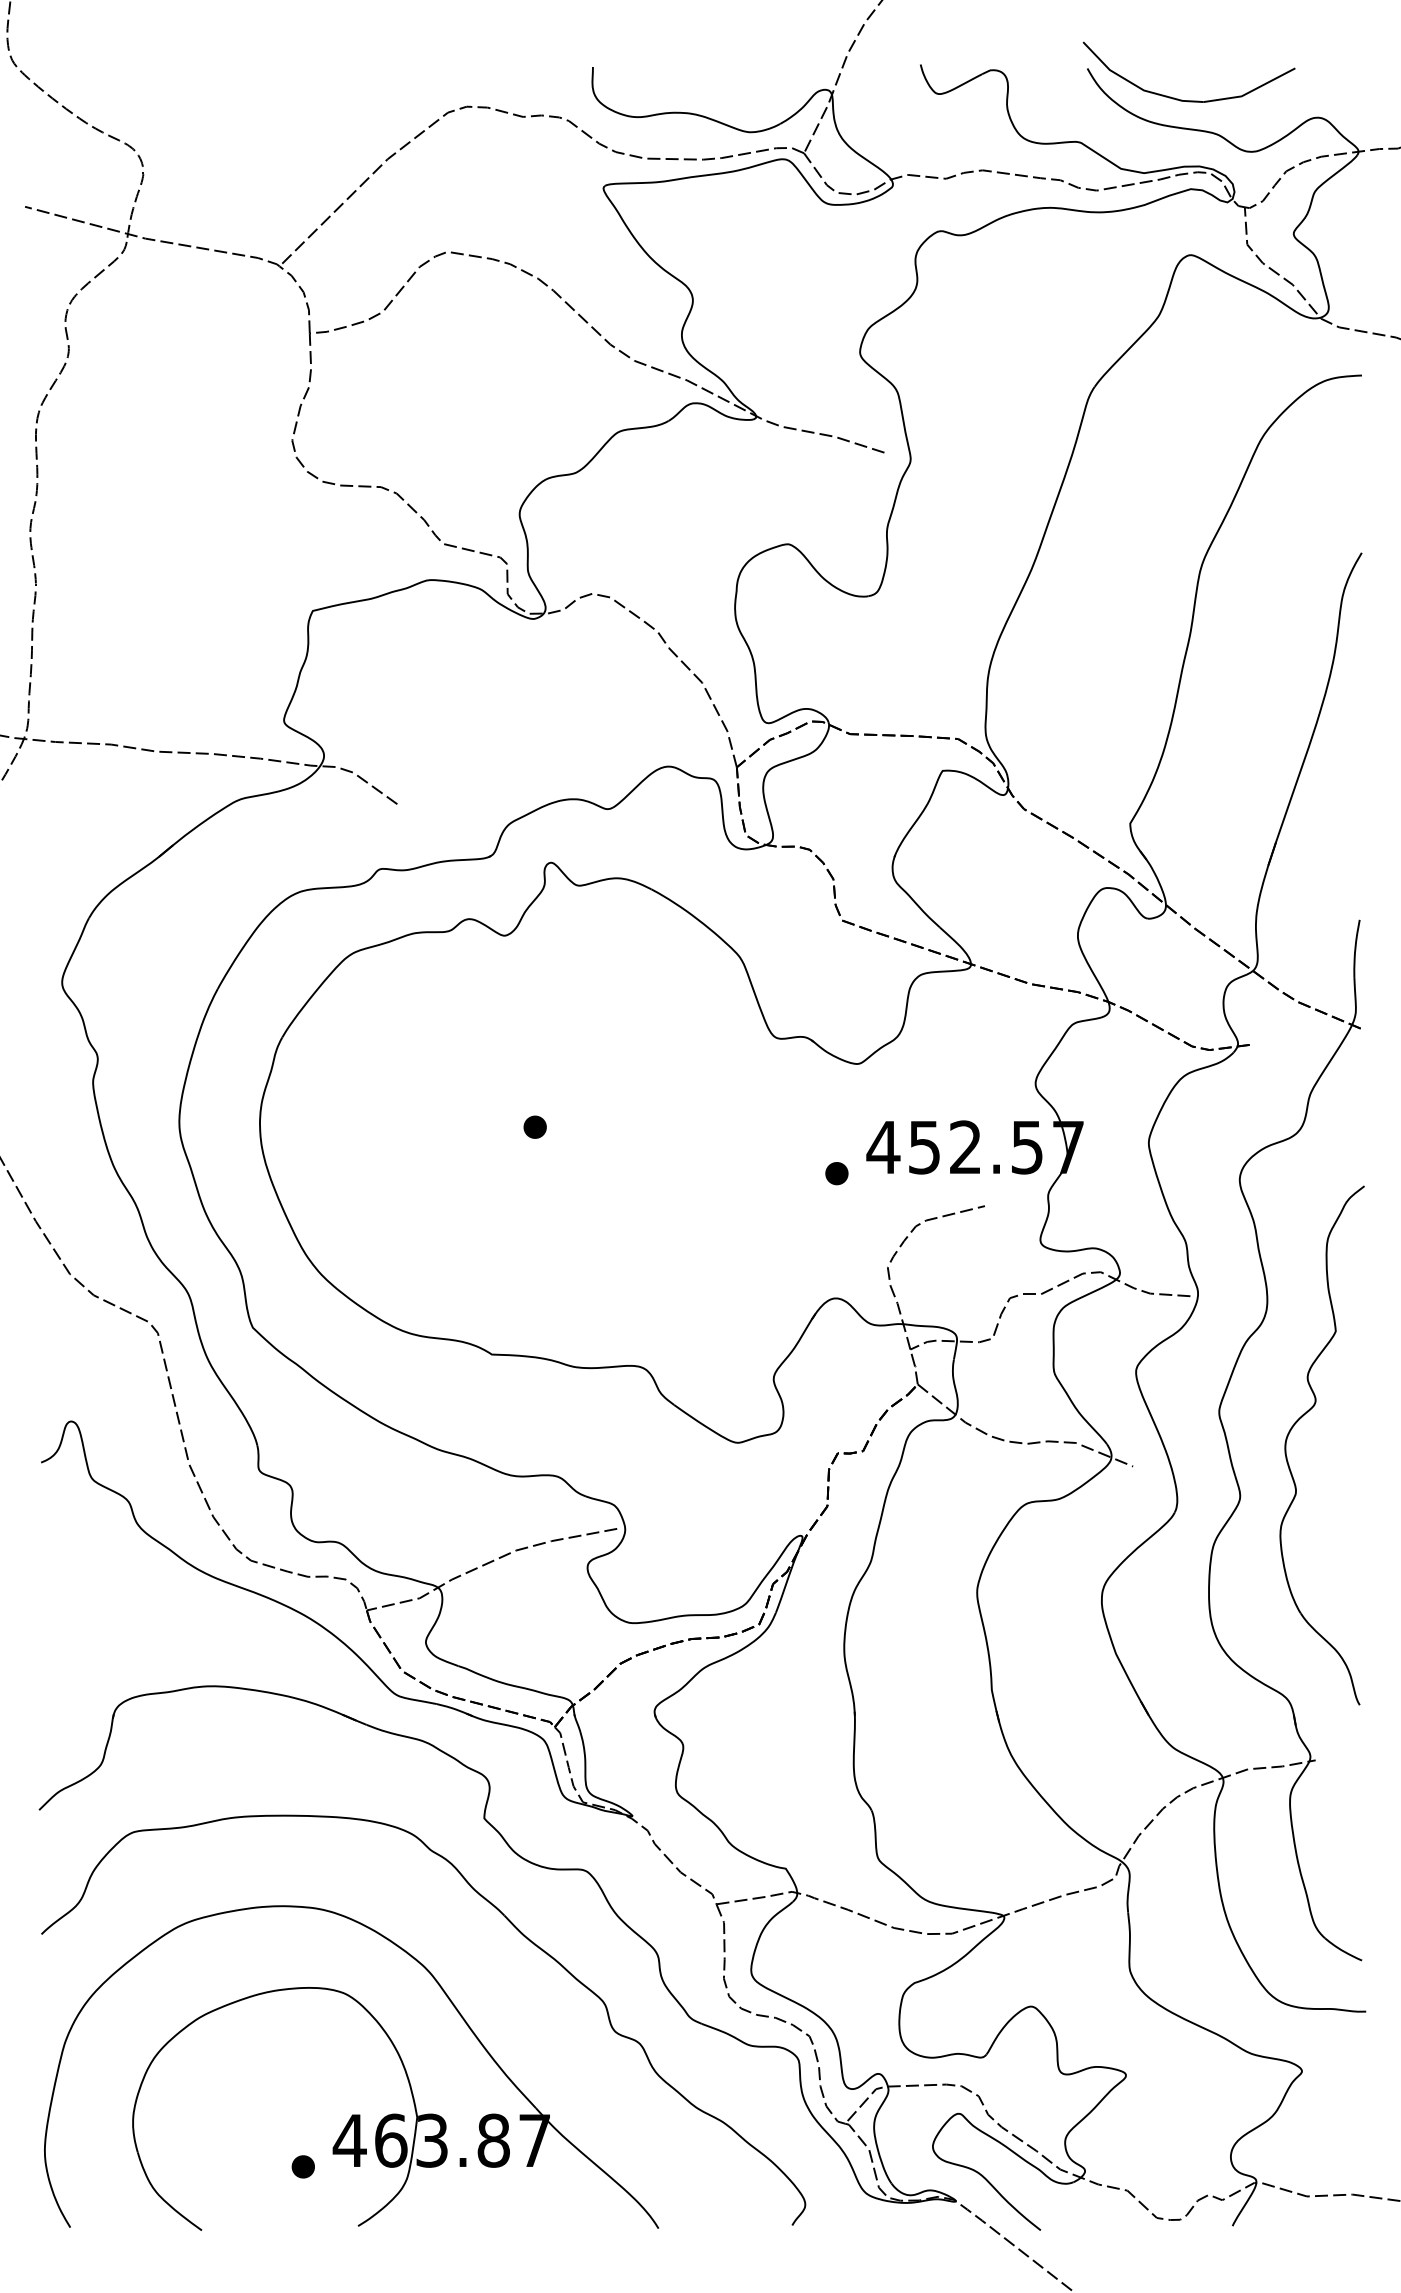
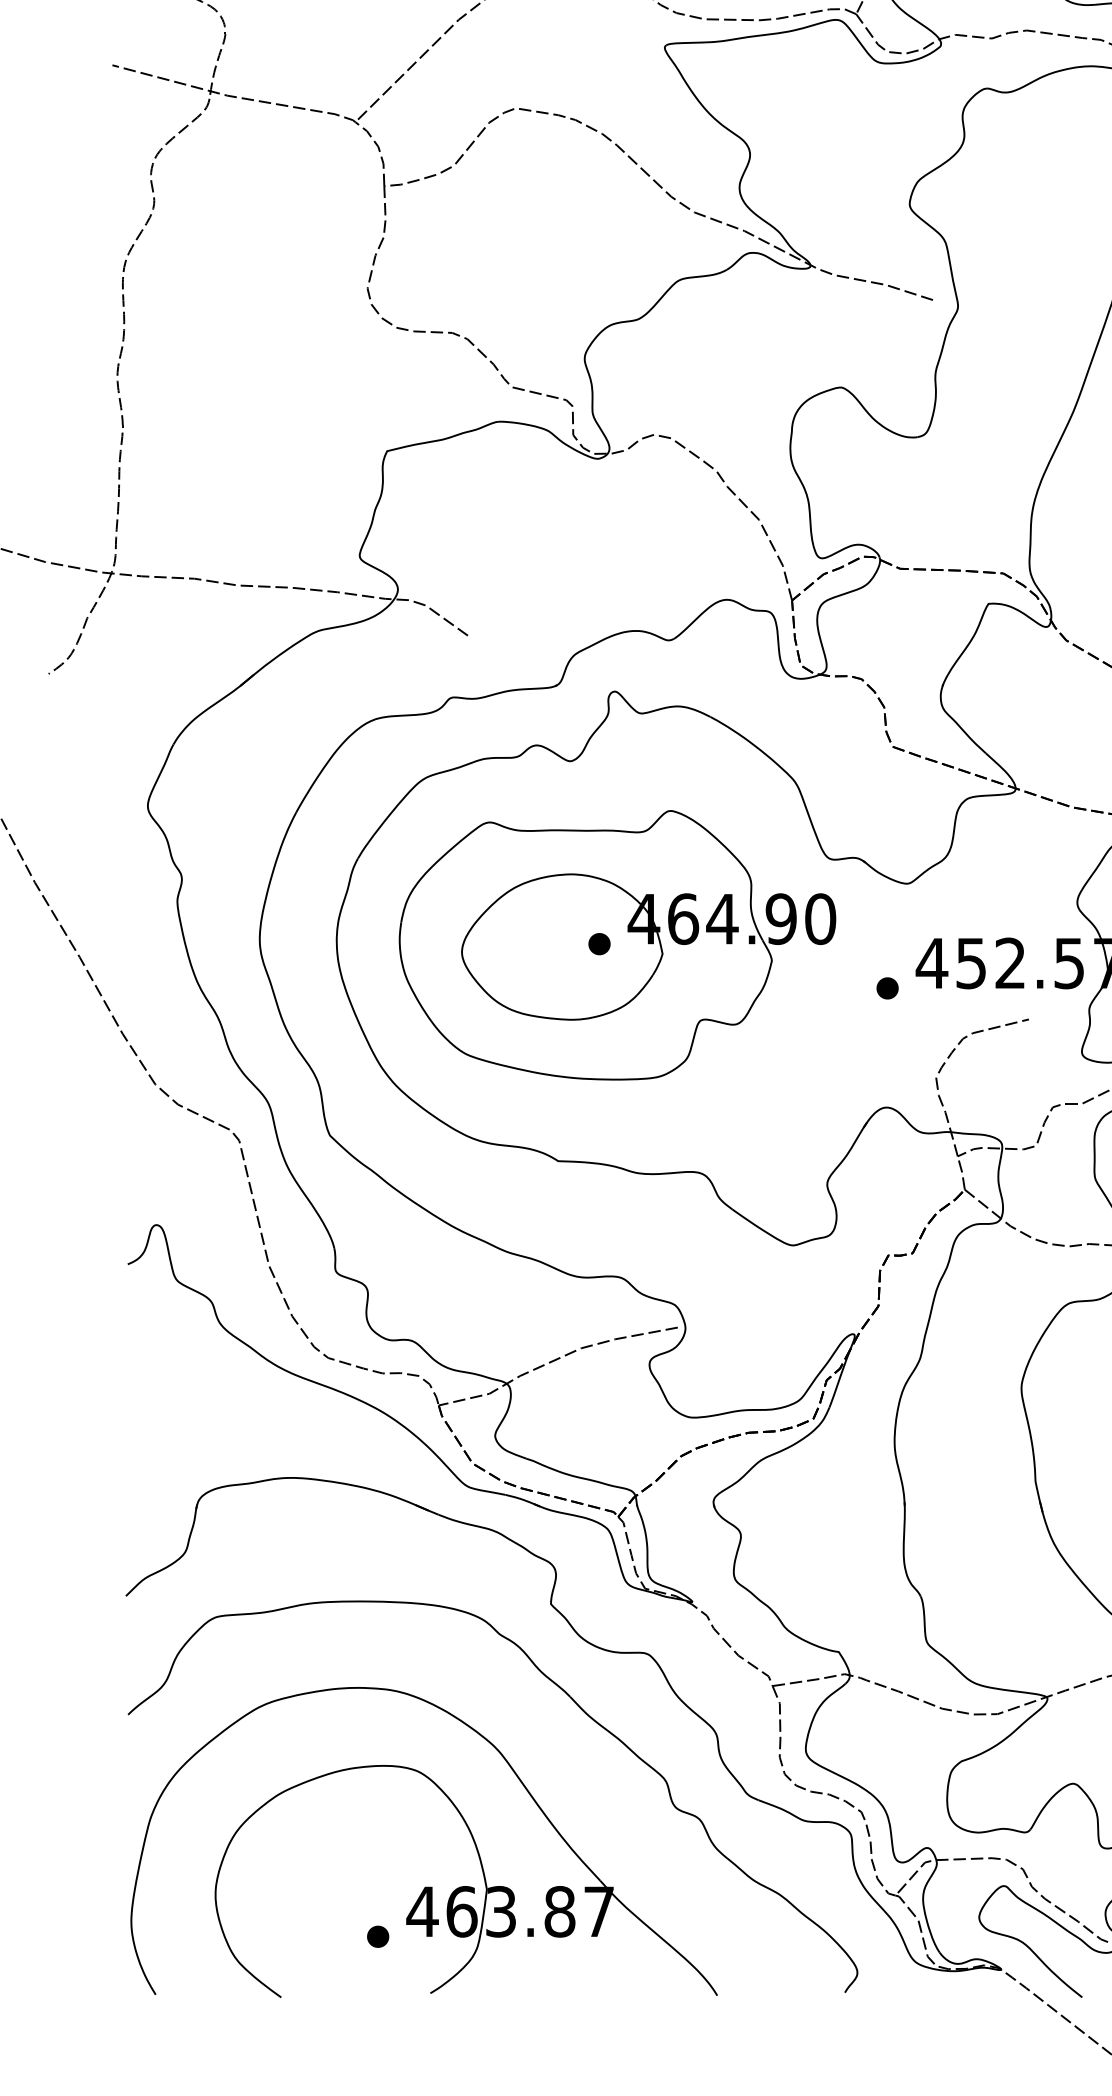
part: (554, 1127) -> (617, 944), added

